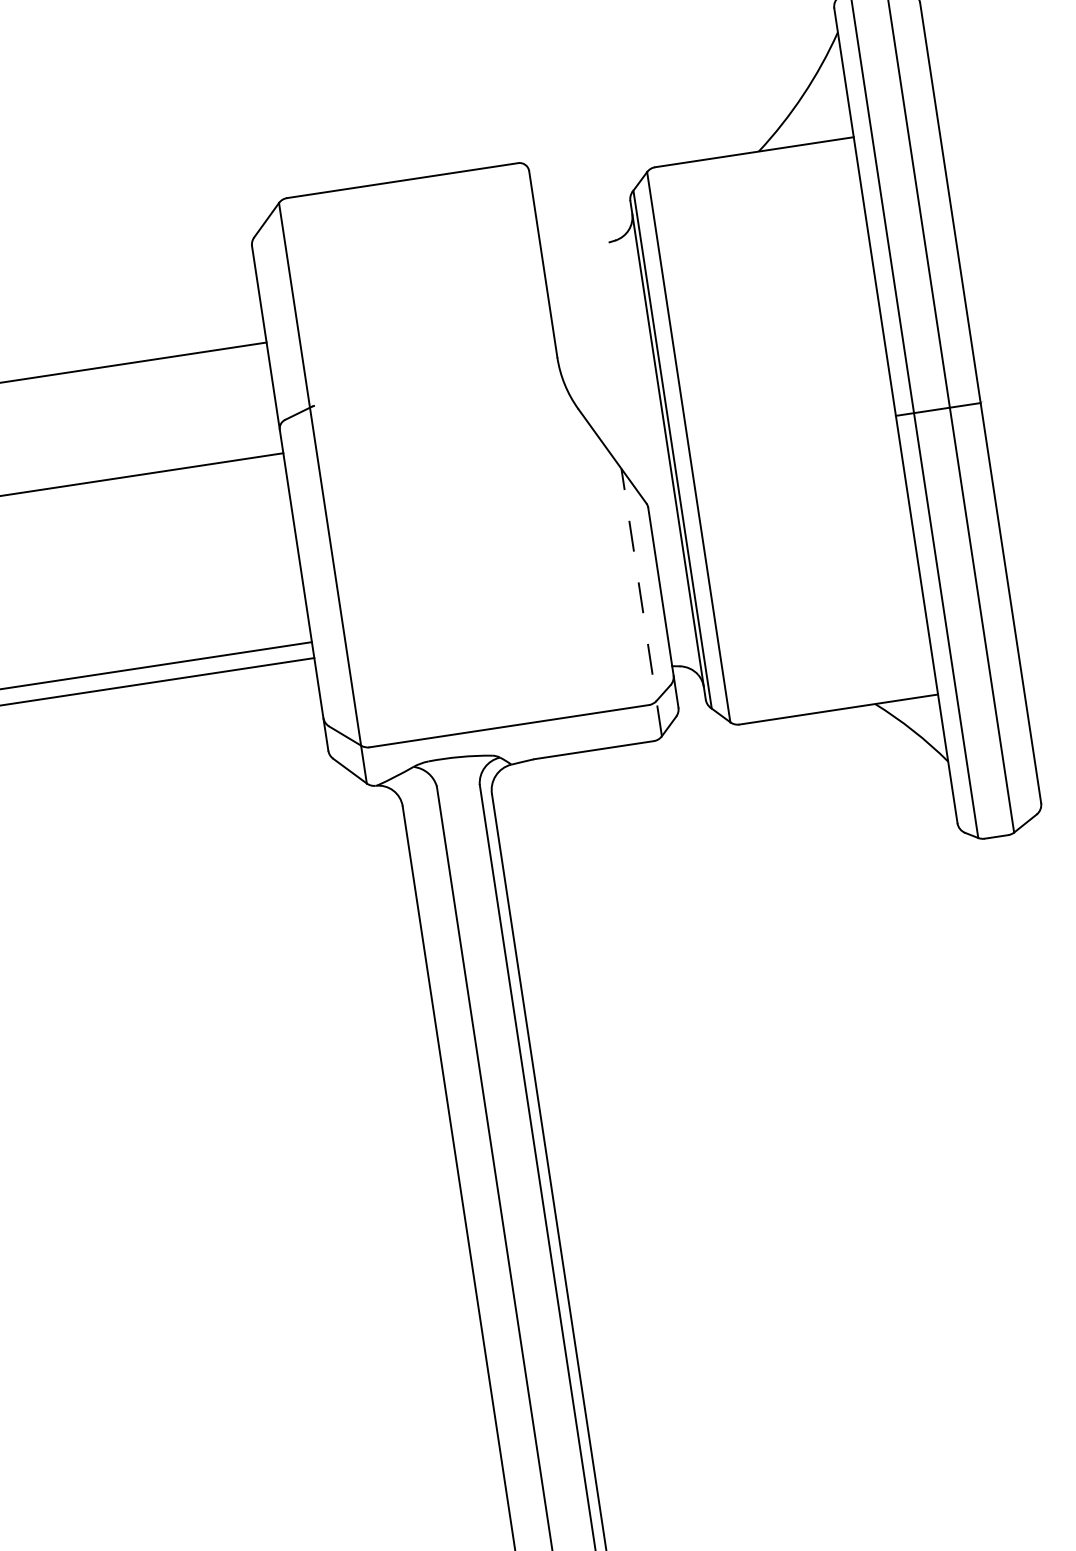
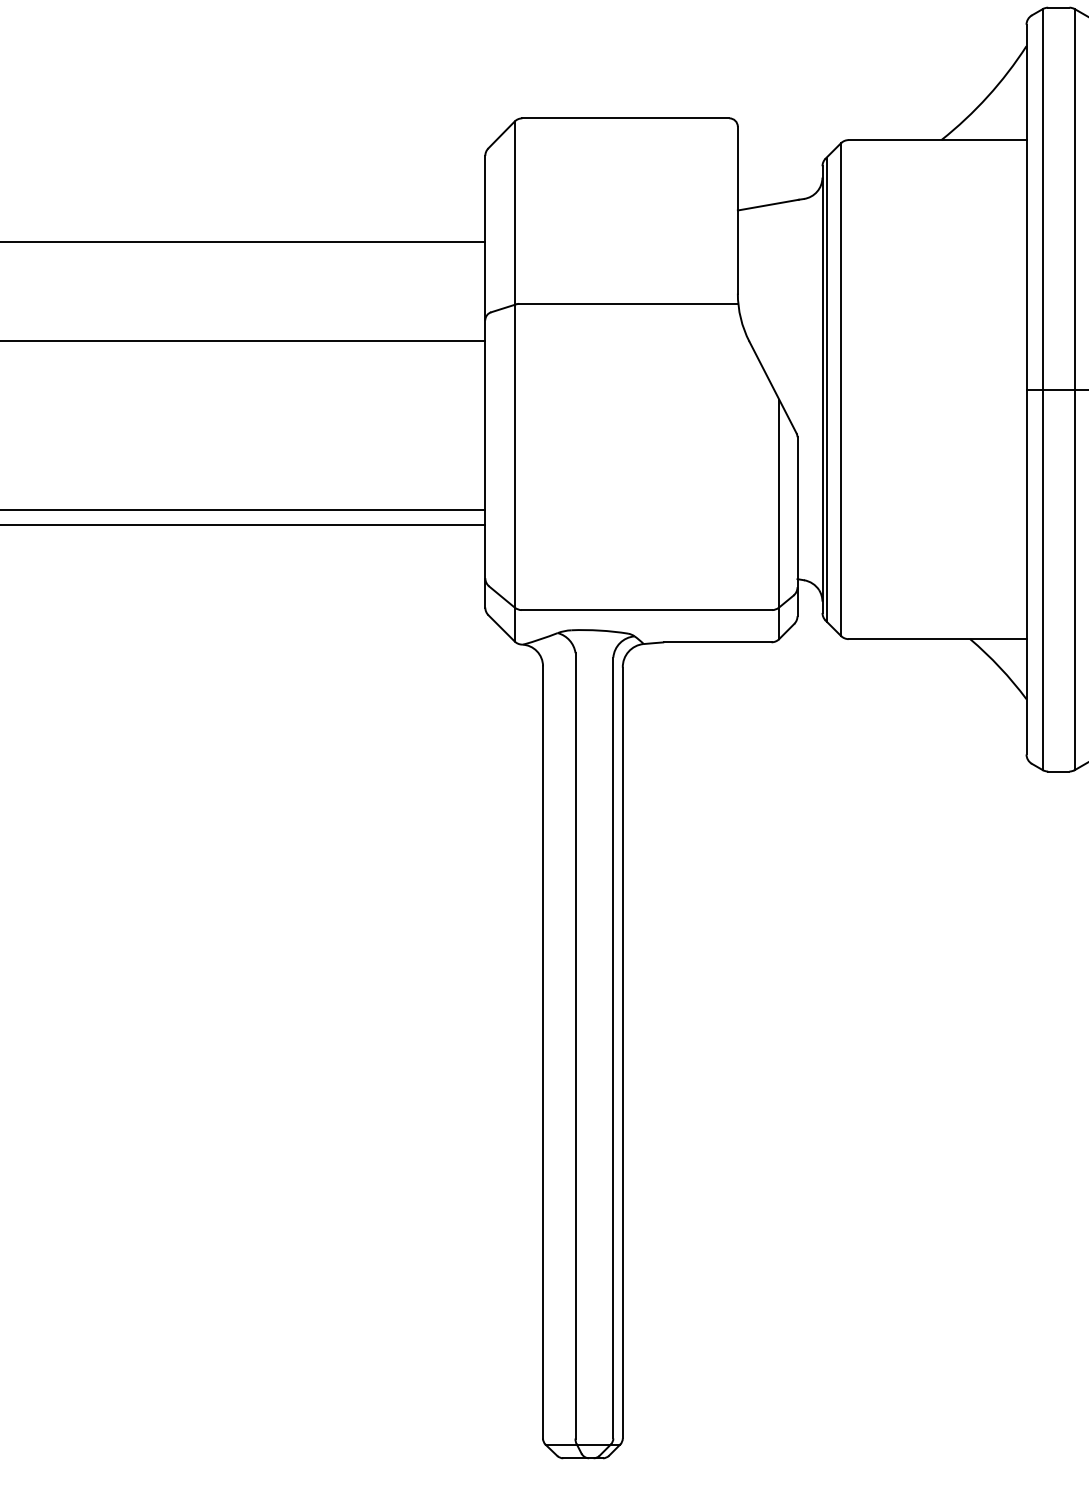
line: (575, 252) -> (767, 204), added
line: (436, 386) -> (628, 303), added
line: (642, 602) -> (779, 519), dashed -> solid

